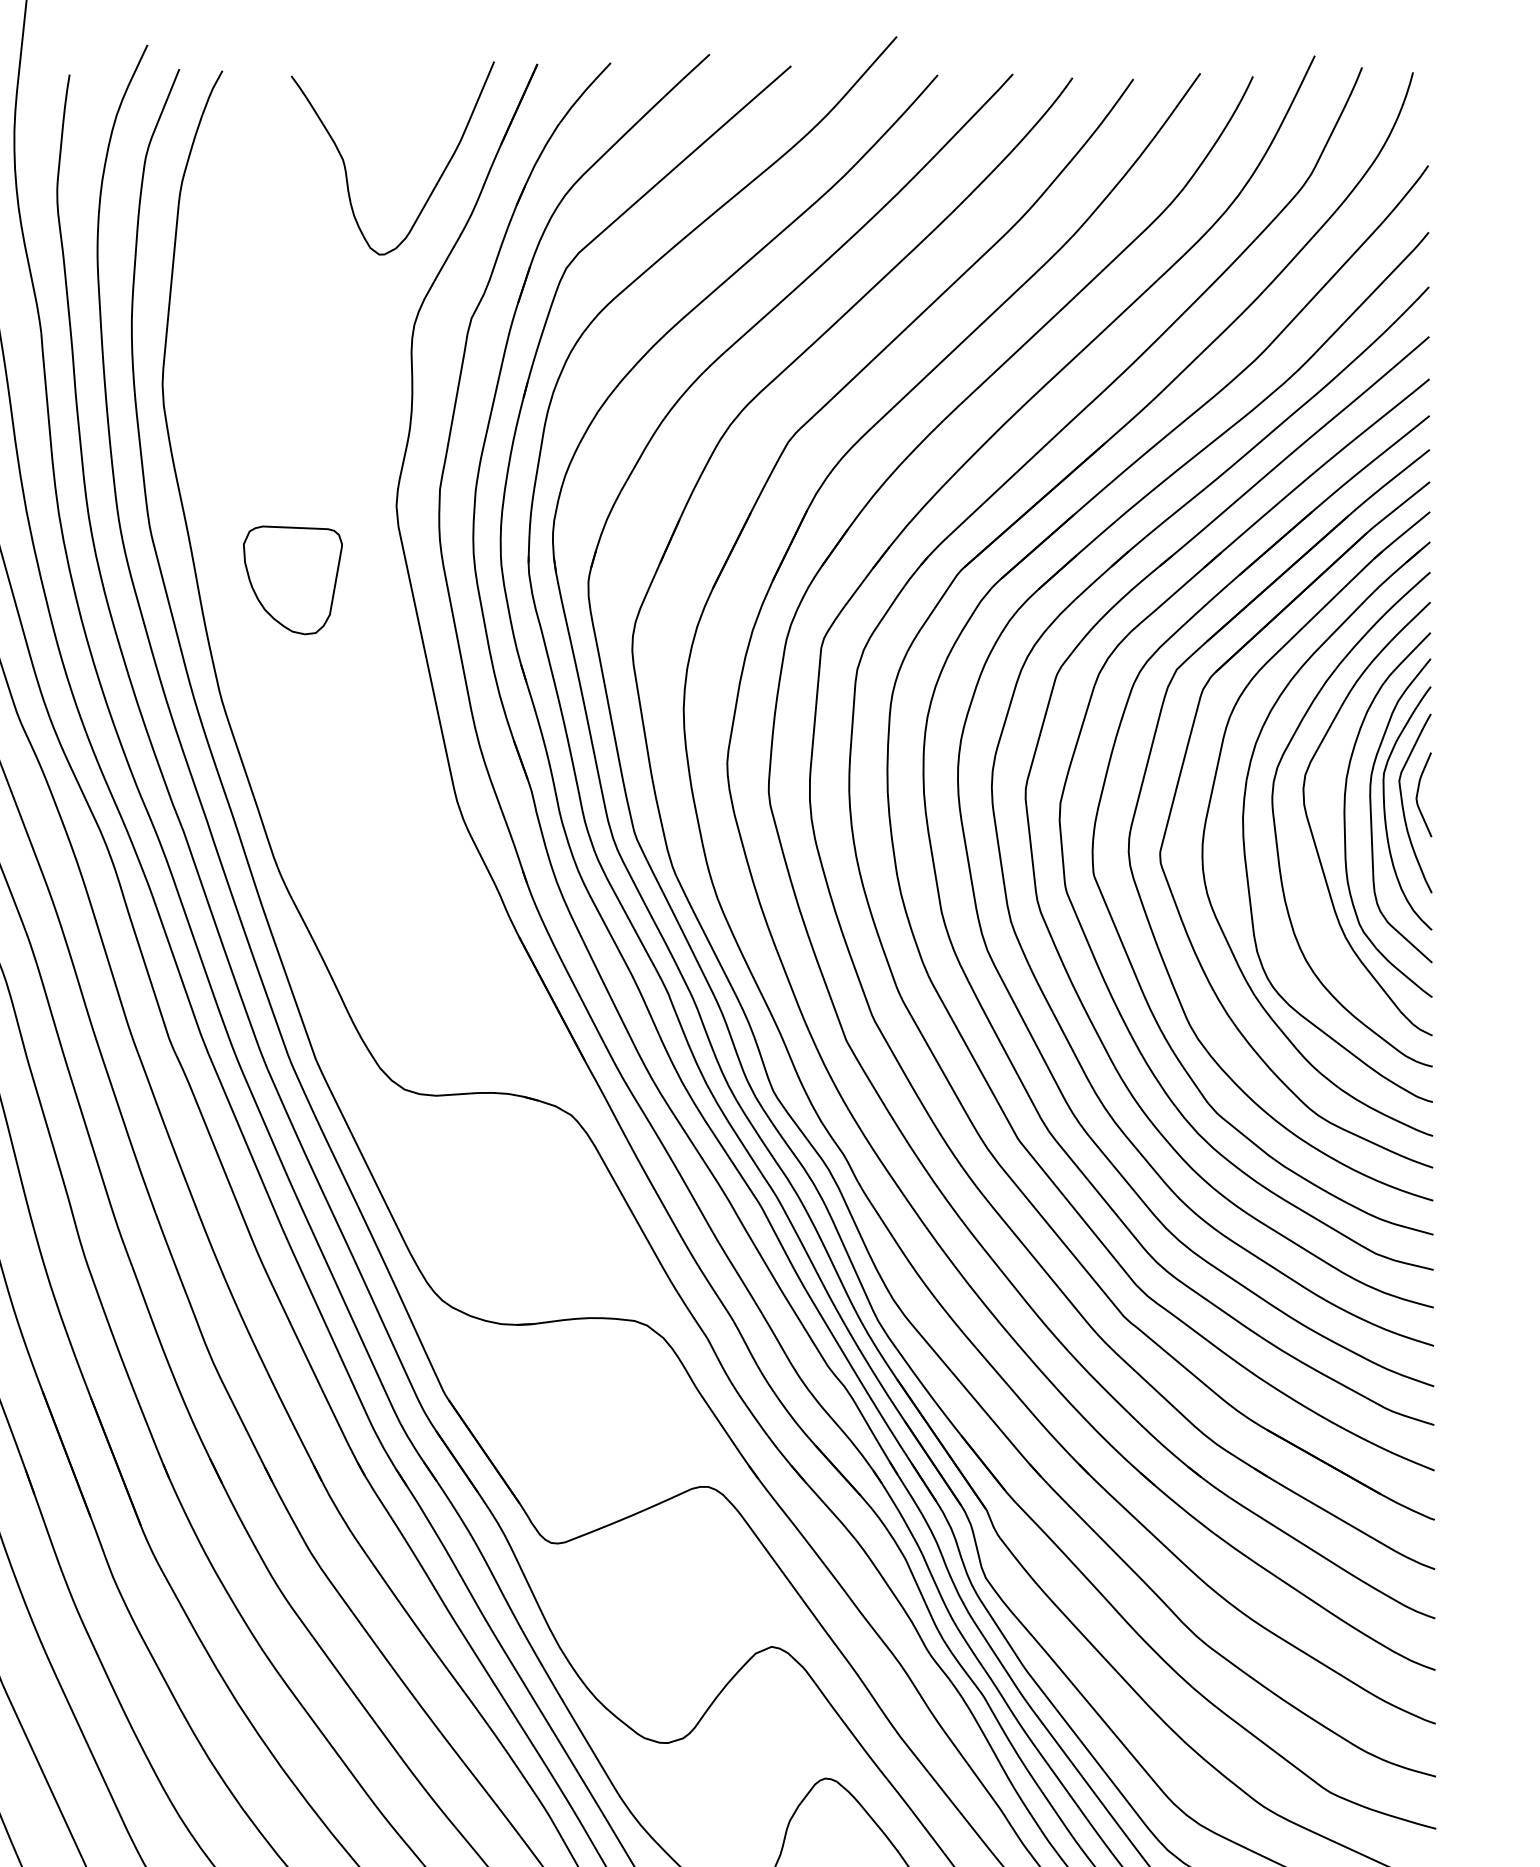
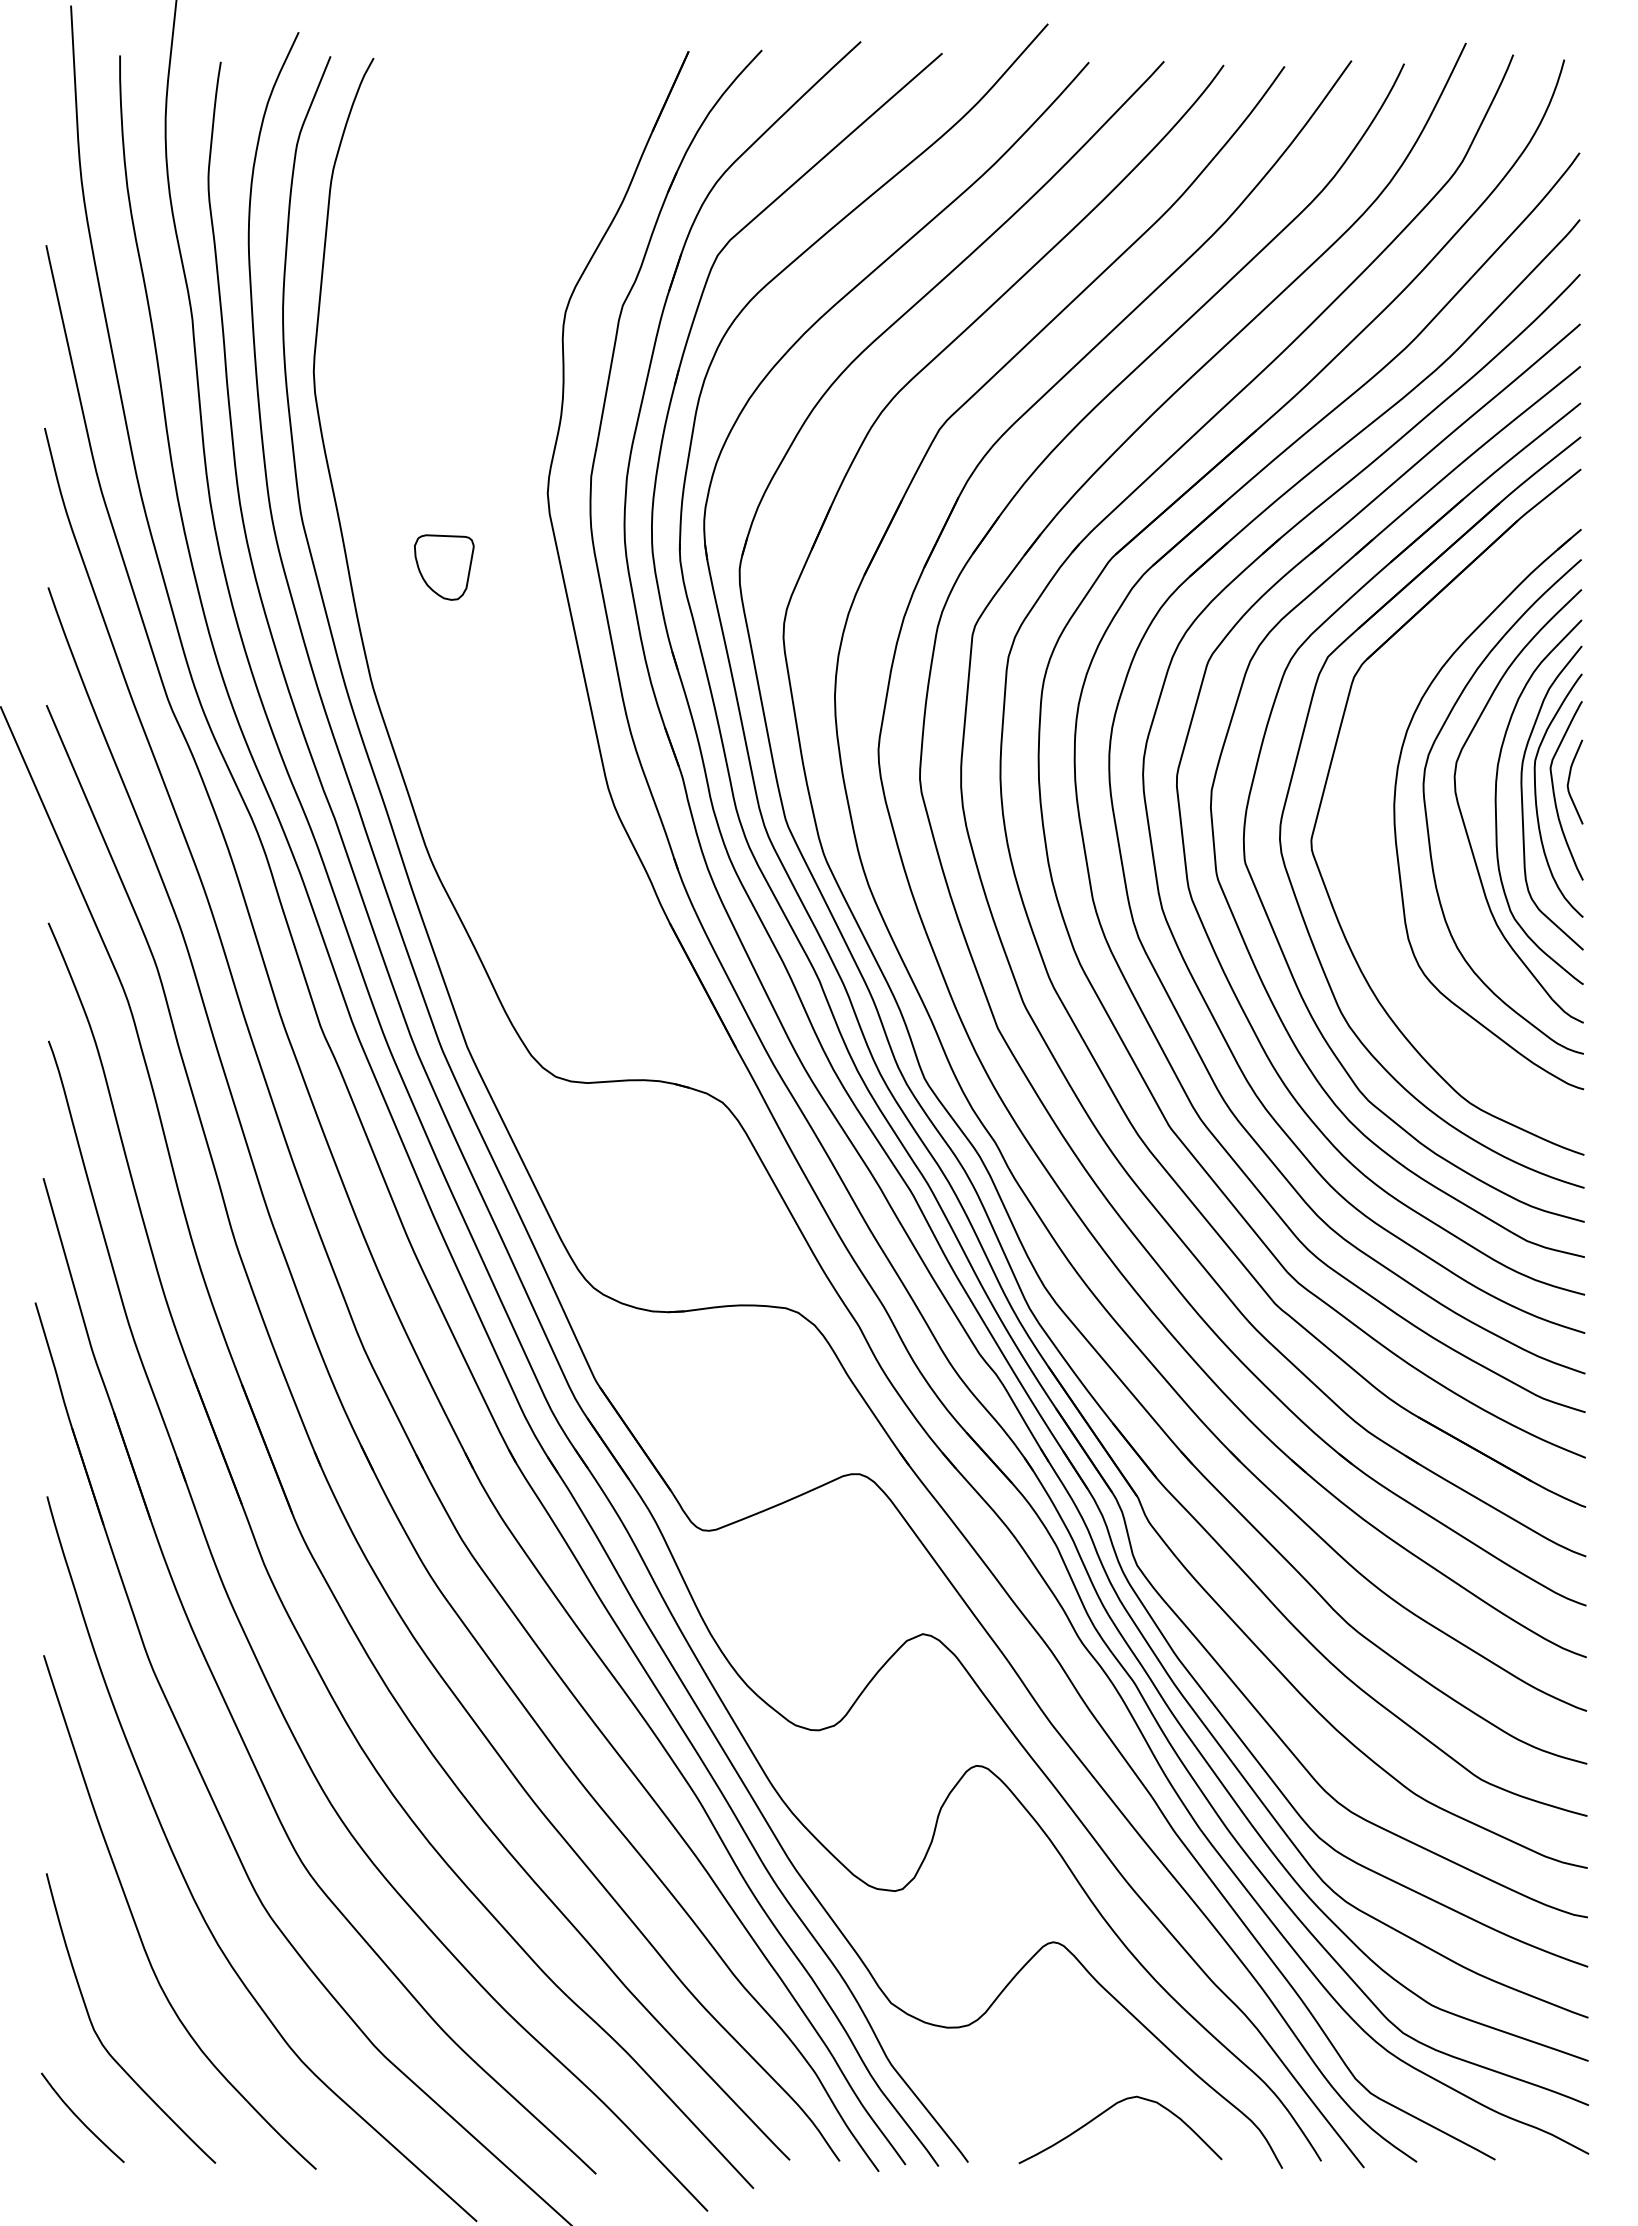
curve: (346, 167) -> (497, 154), removed
part: (293, 580) -> (444, 567), size x0.6
part: (1211, 801) -> (1362, 788), removed

